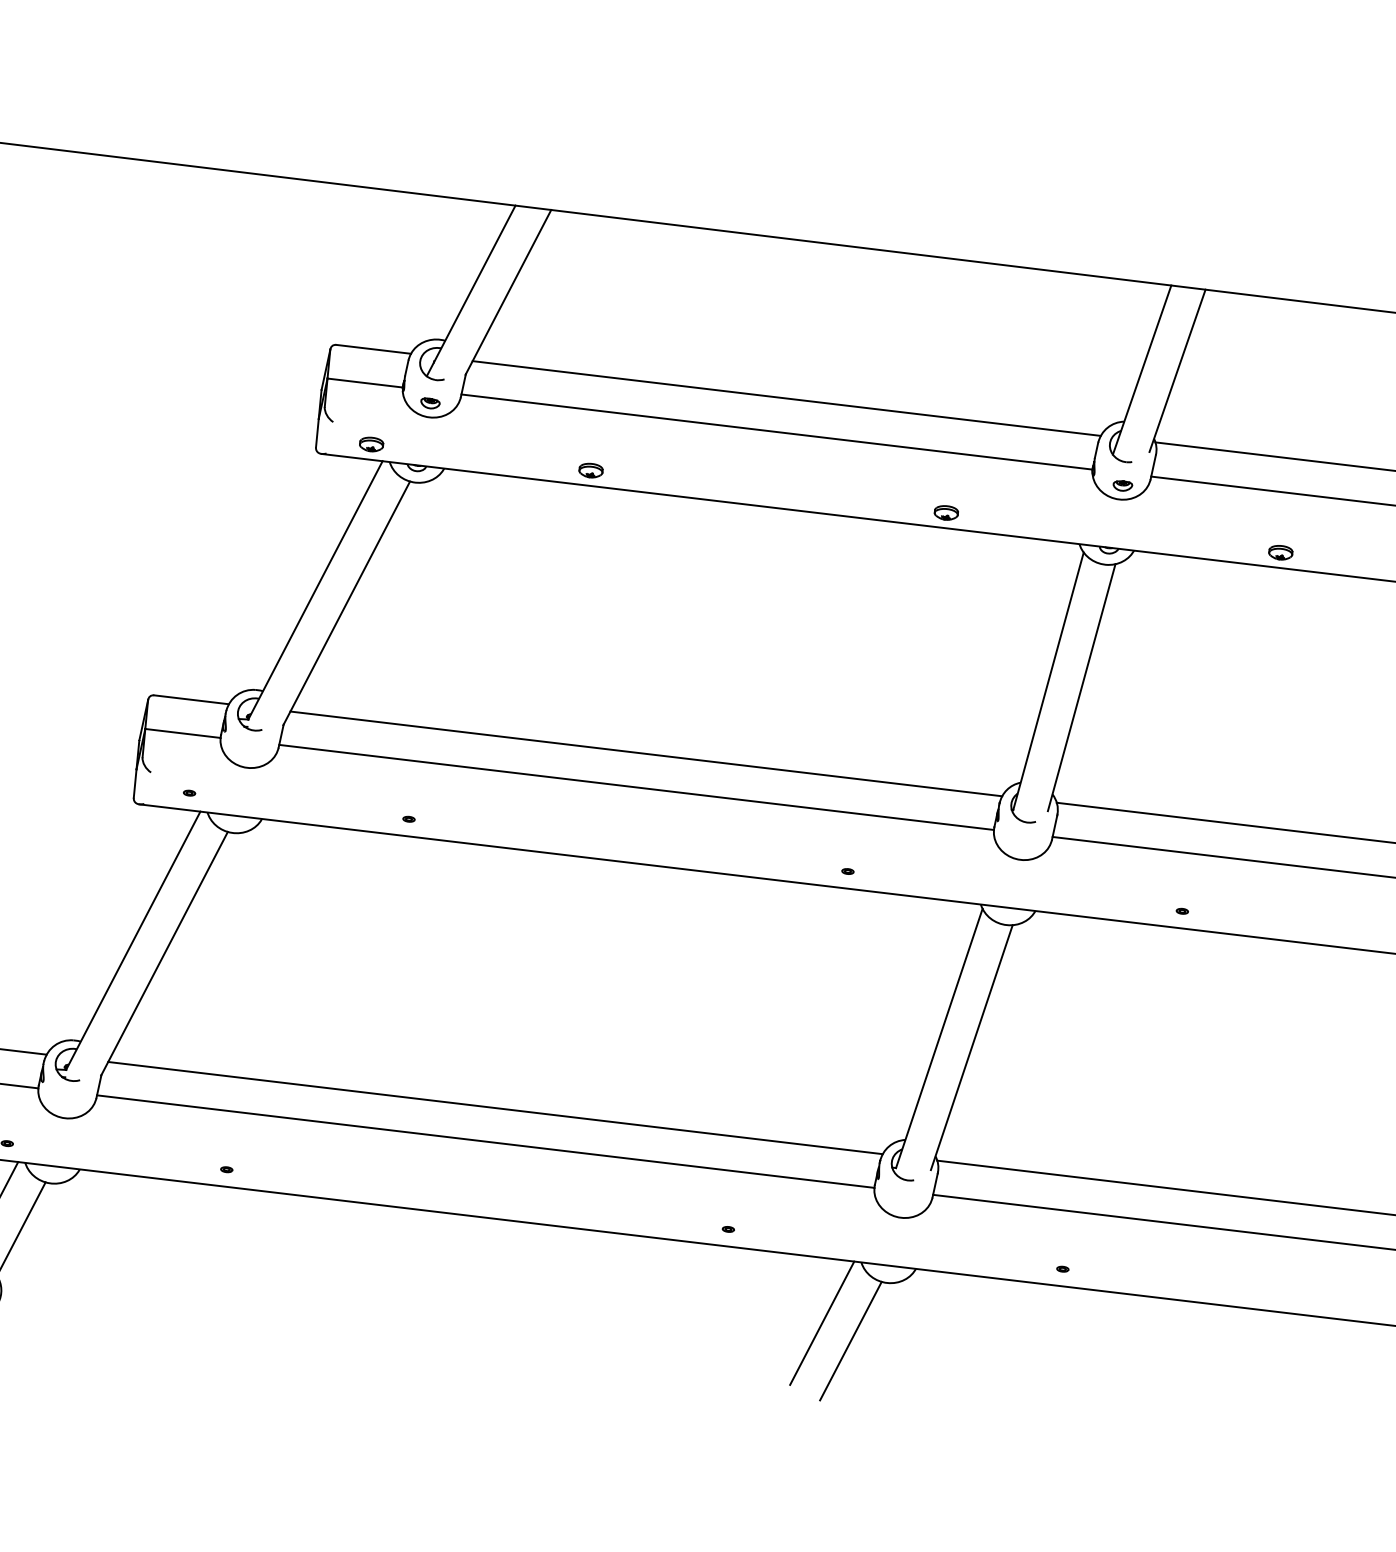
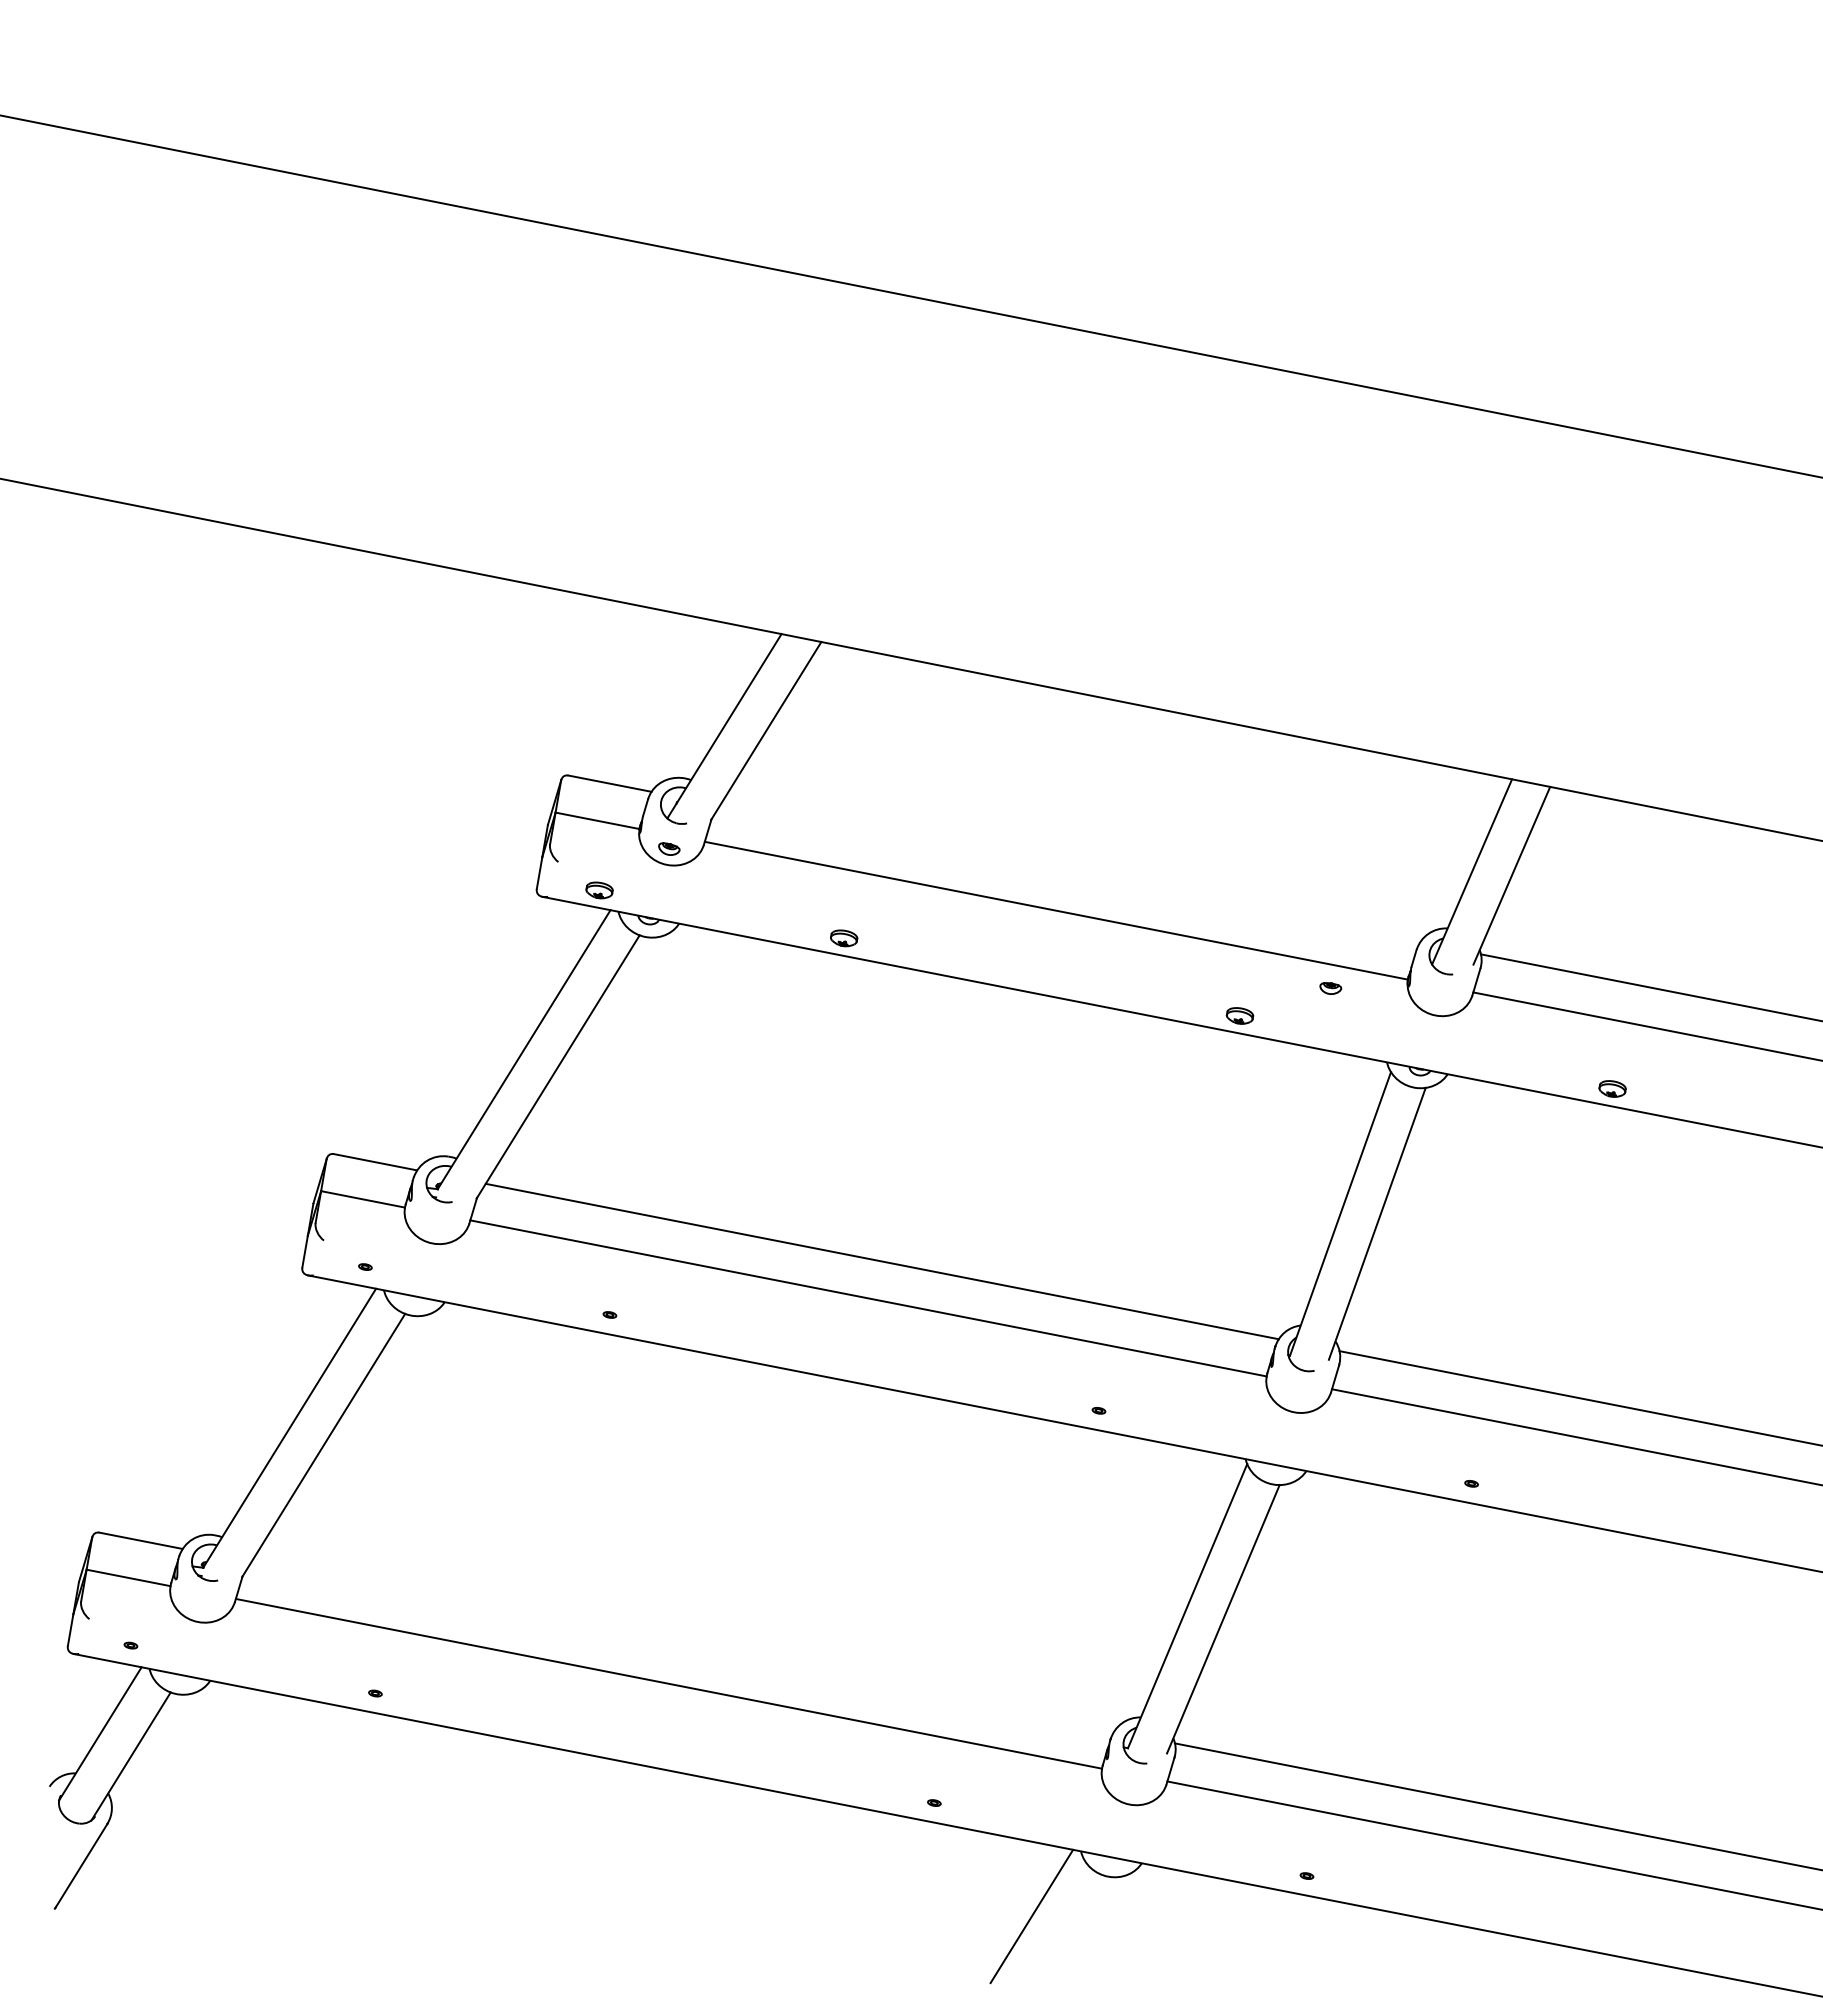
line: (787, 398) -> (1070, 873), removed
part: (1122, 485) -> (1330, 988), moved
line: (495, 1107) -> (682, 1646), removed
line: (850, 1341) -> (1062, 1939), removed

